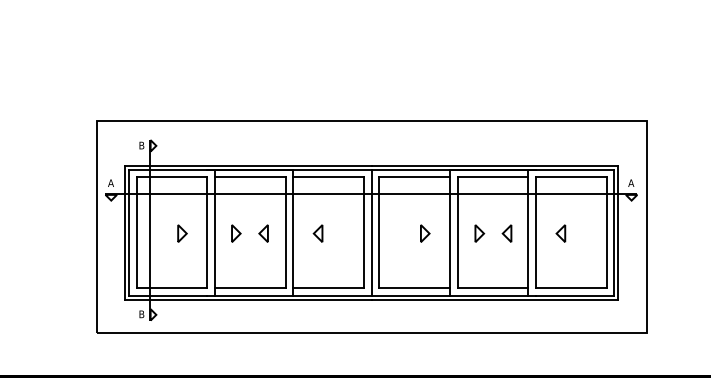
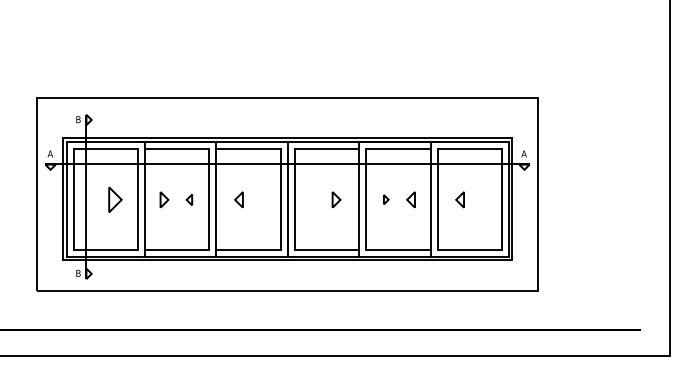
part: (182, 233) -> (115, 199), size x1.6
part: (263, 233) -> (189, 199), size x0.7
part: (480, 233) -> (386, 199), size x0.6

